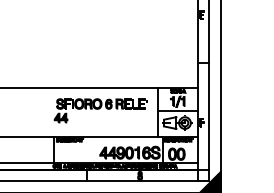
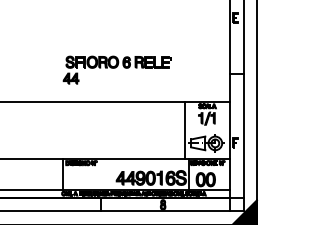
part: (100, 110) -> (116, 69), moved
line: (178, 111) -> (207, 129), removed

